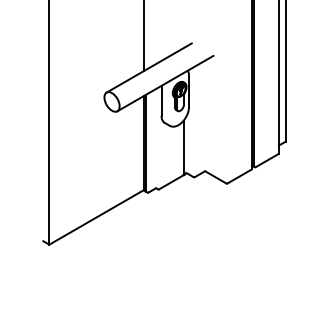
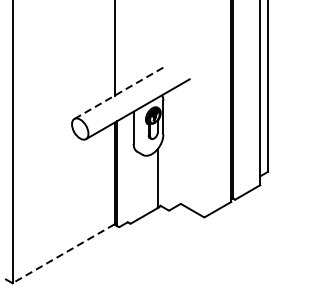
line: (149, 67) -> (120, 91), solid -> dashed
line: (96, 217) -> (63, 253), solid -> dashed

